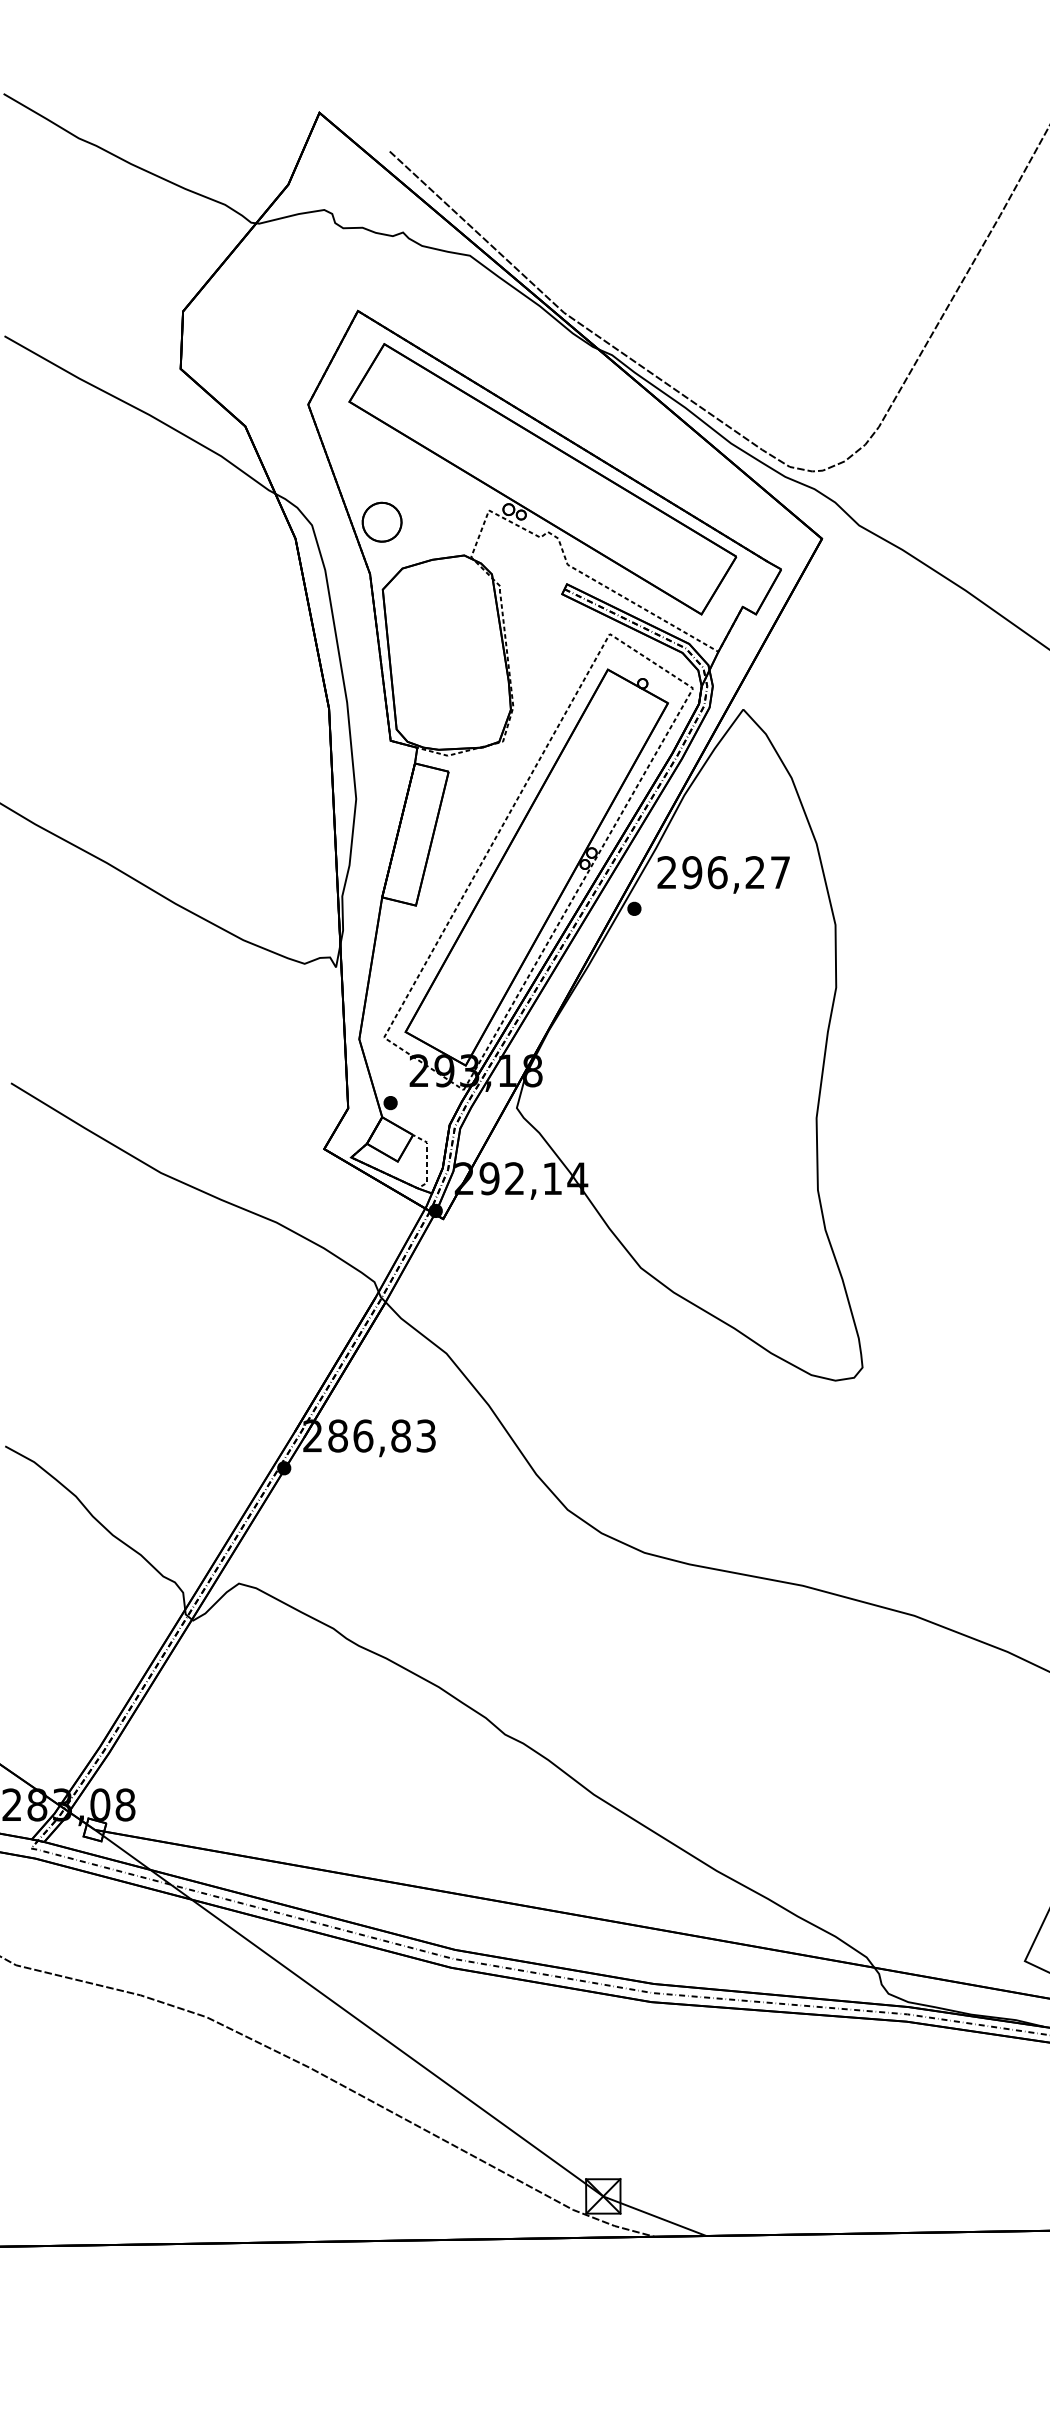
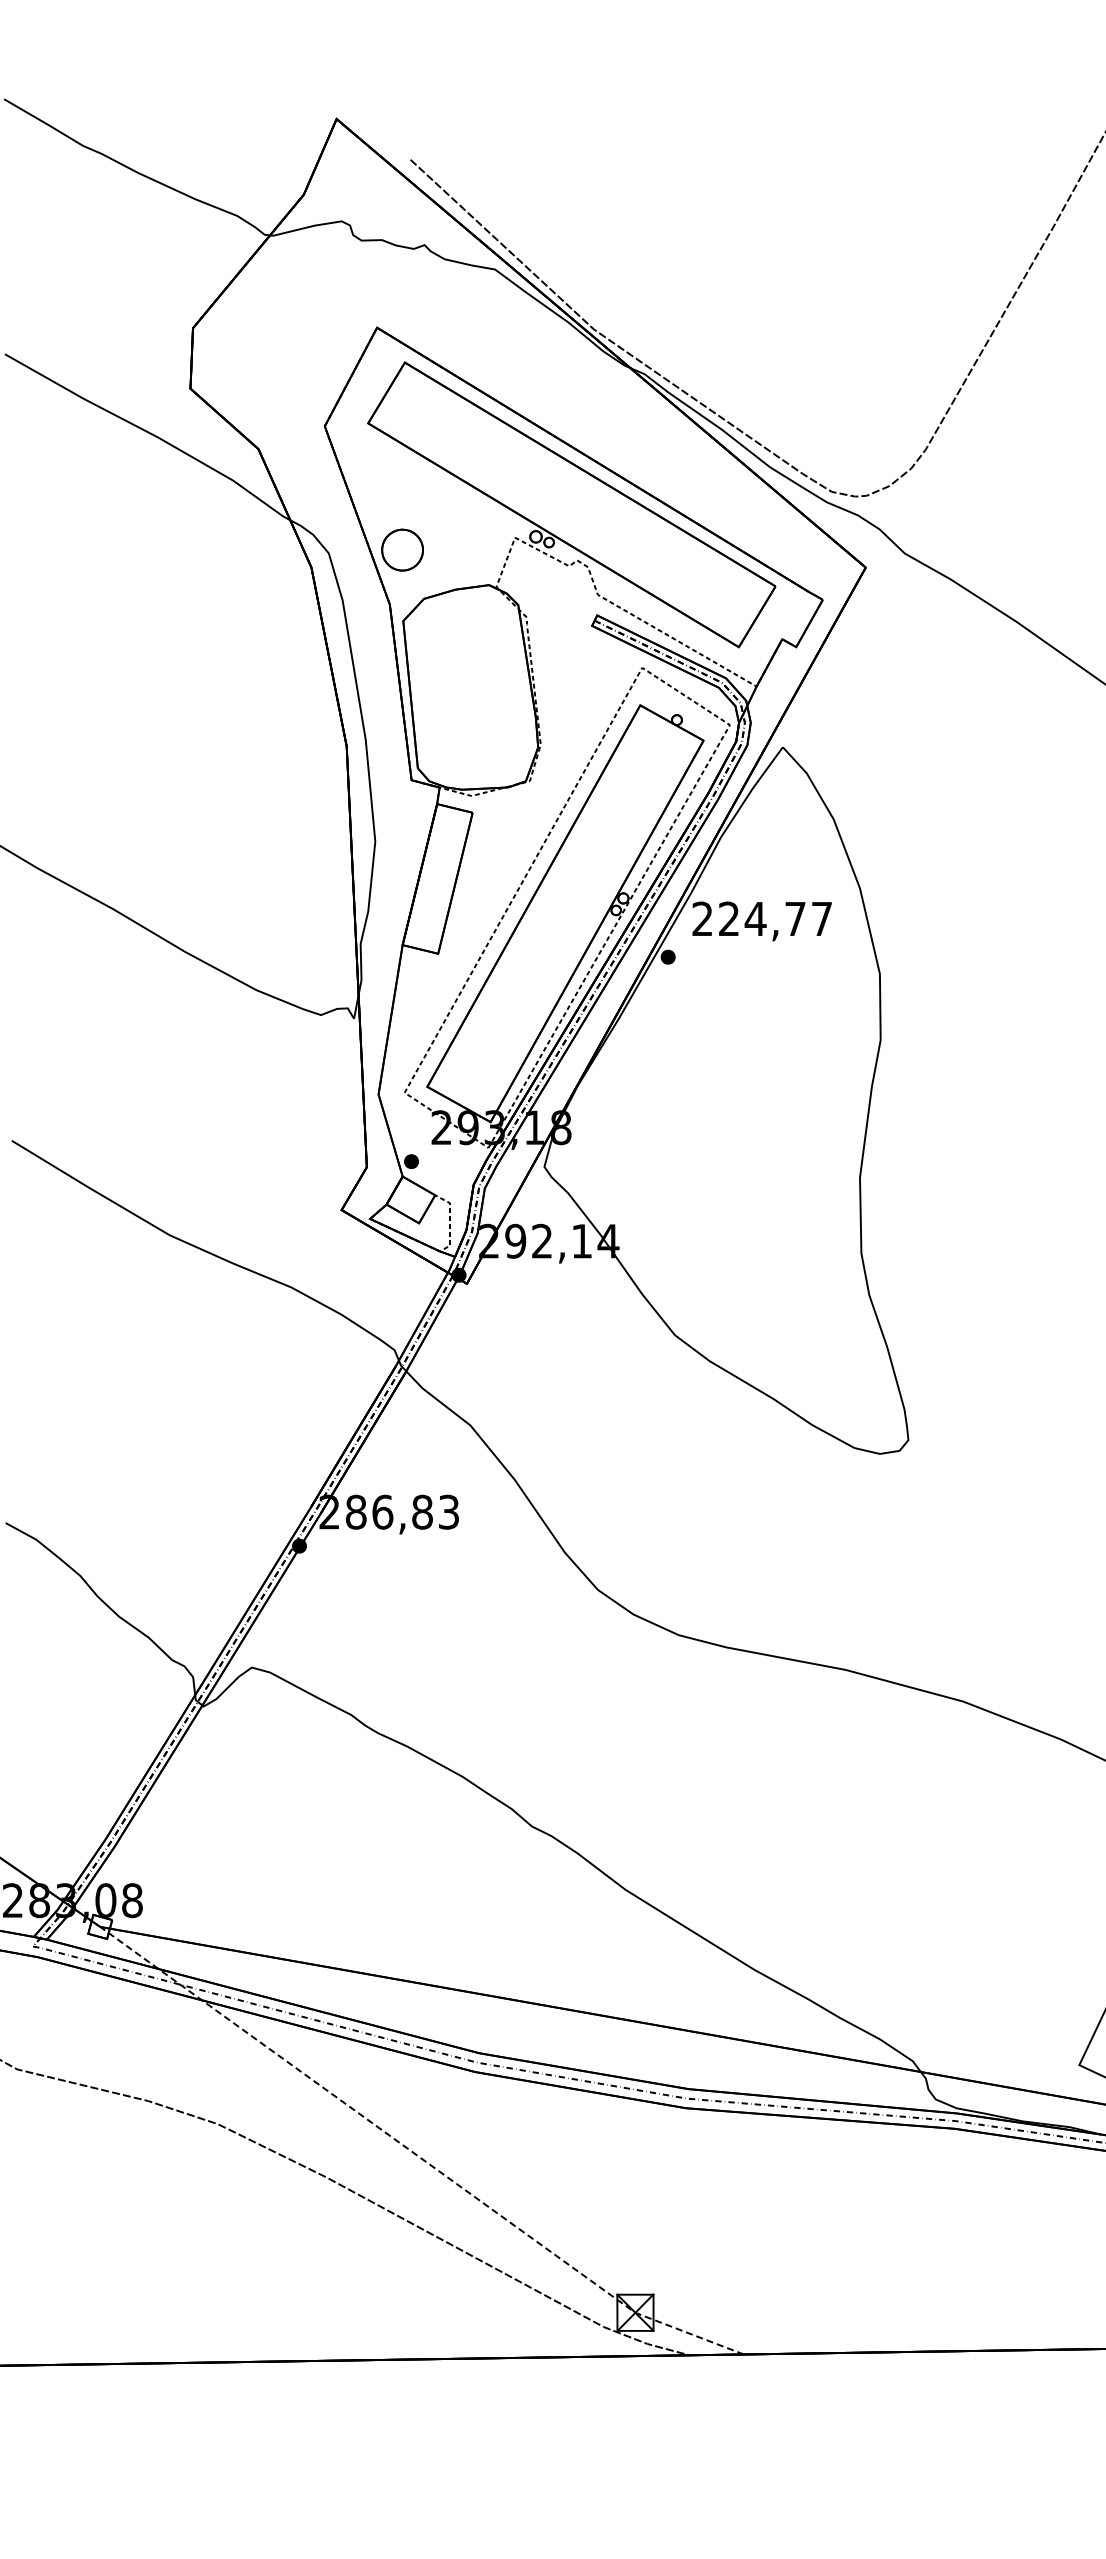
text: (723, 872) -> (761, 918), 296,27 -> 224,77
line: (394, 2046) -> (415, 2154), solid -> dashed

